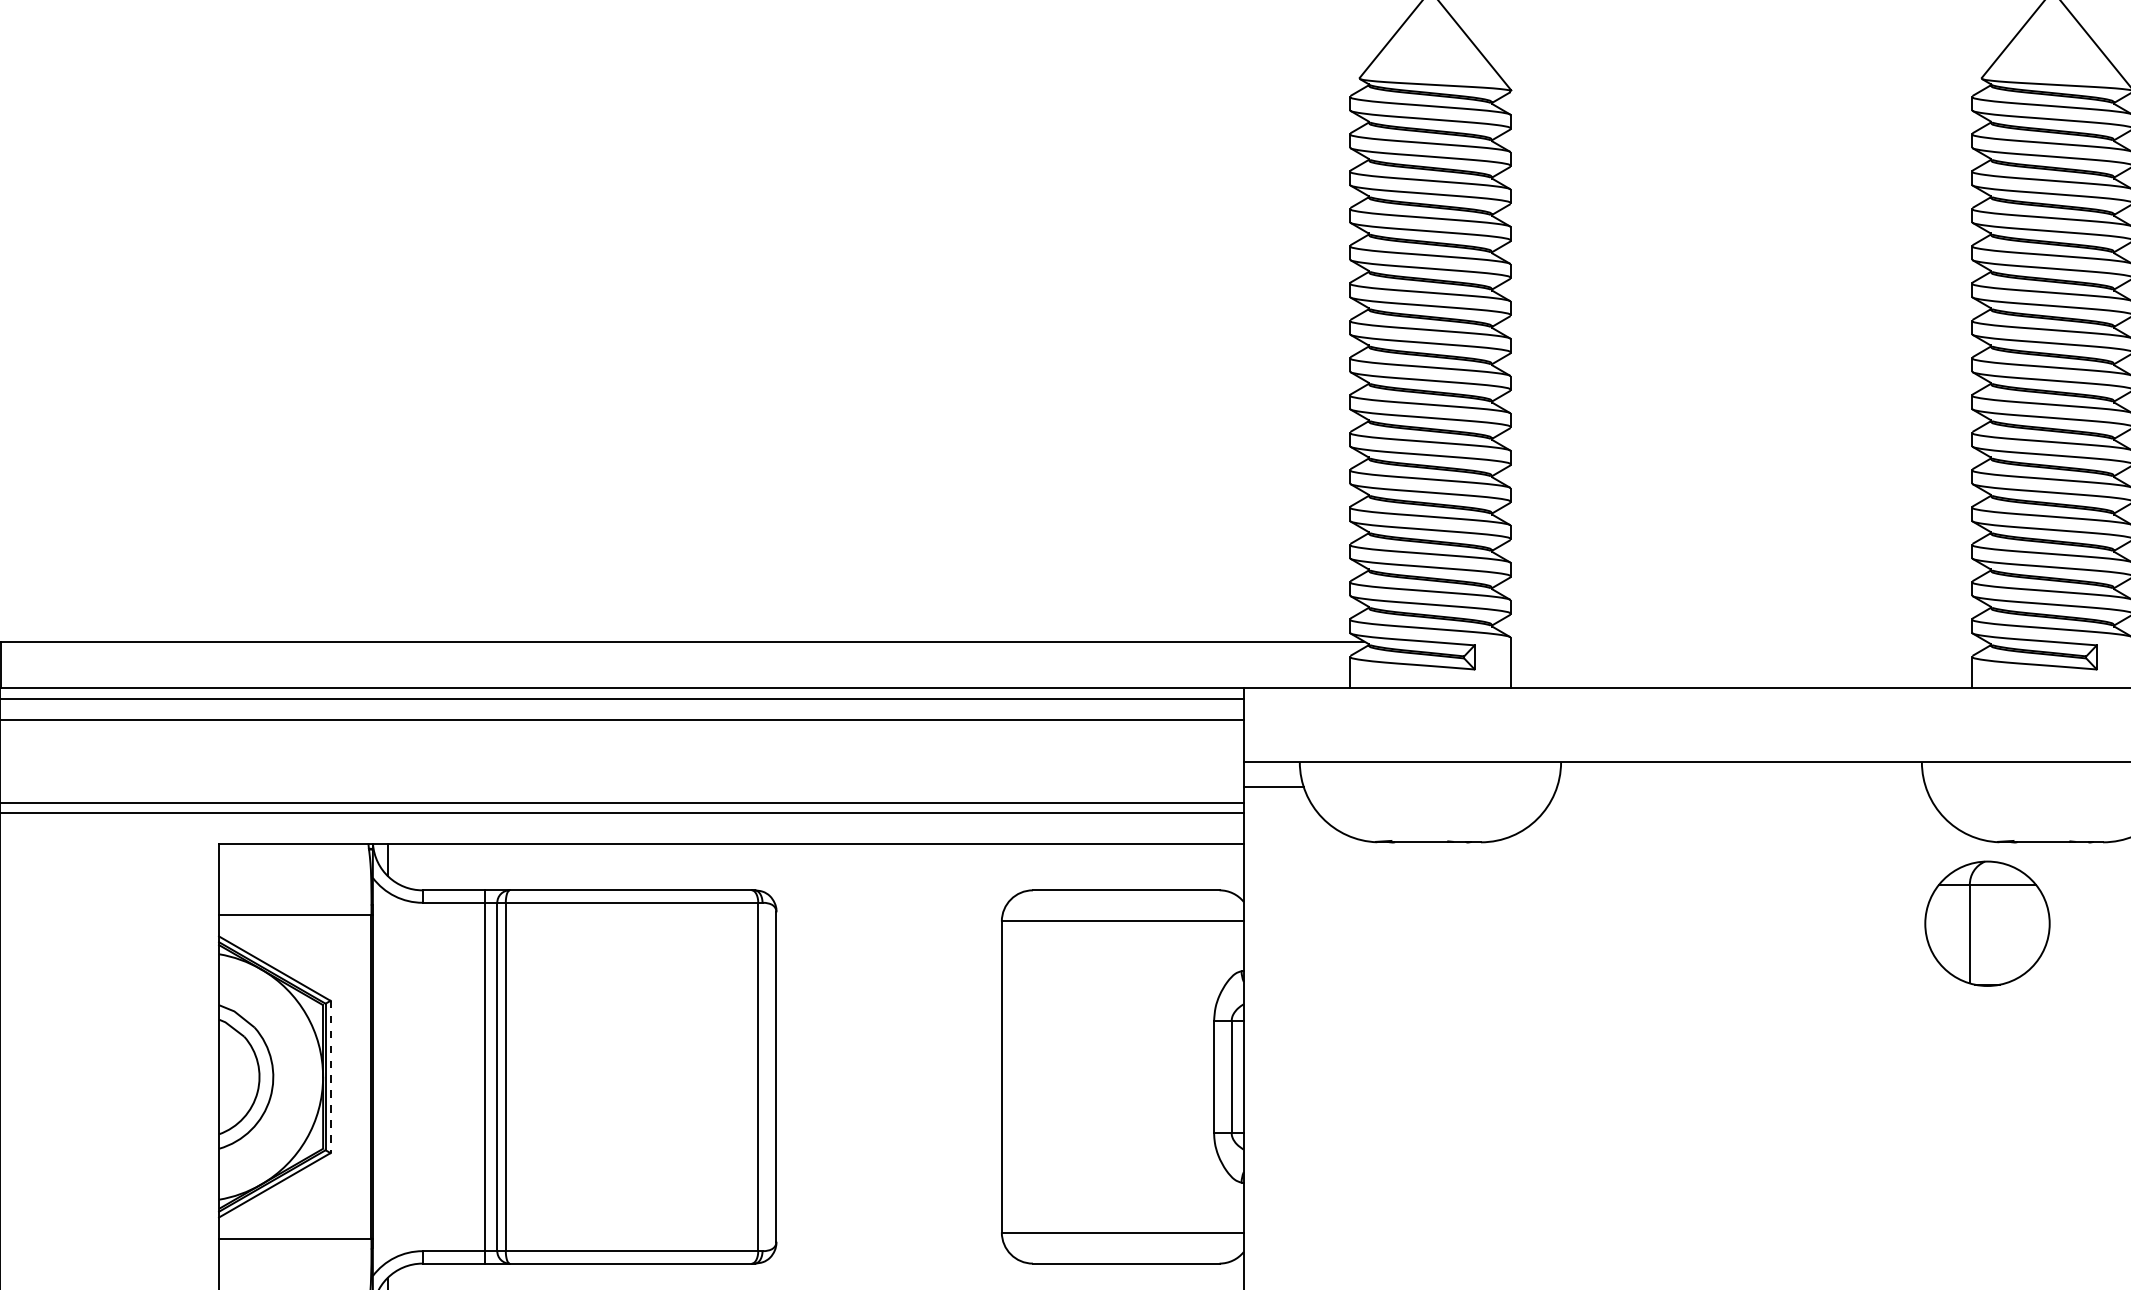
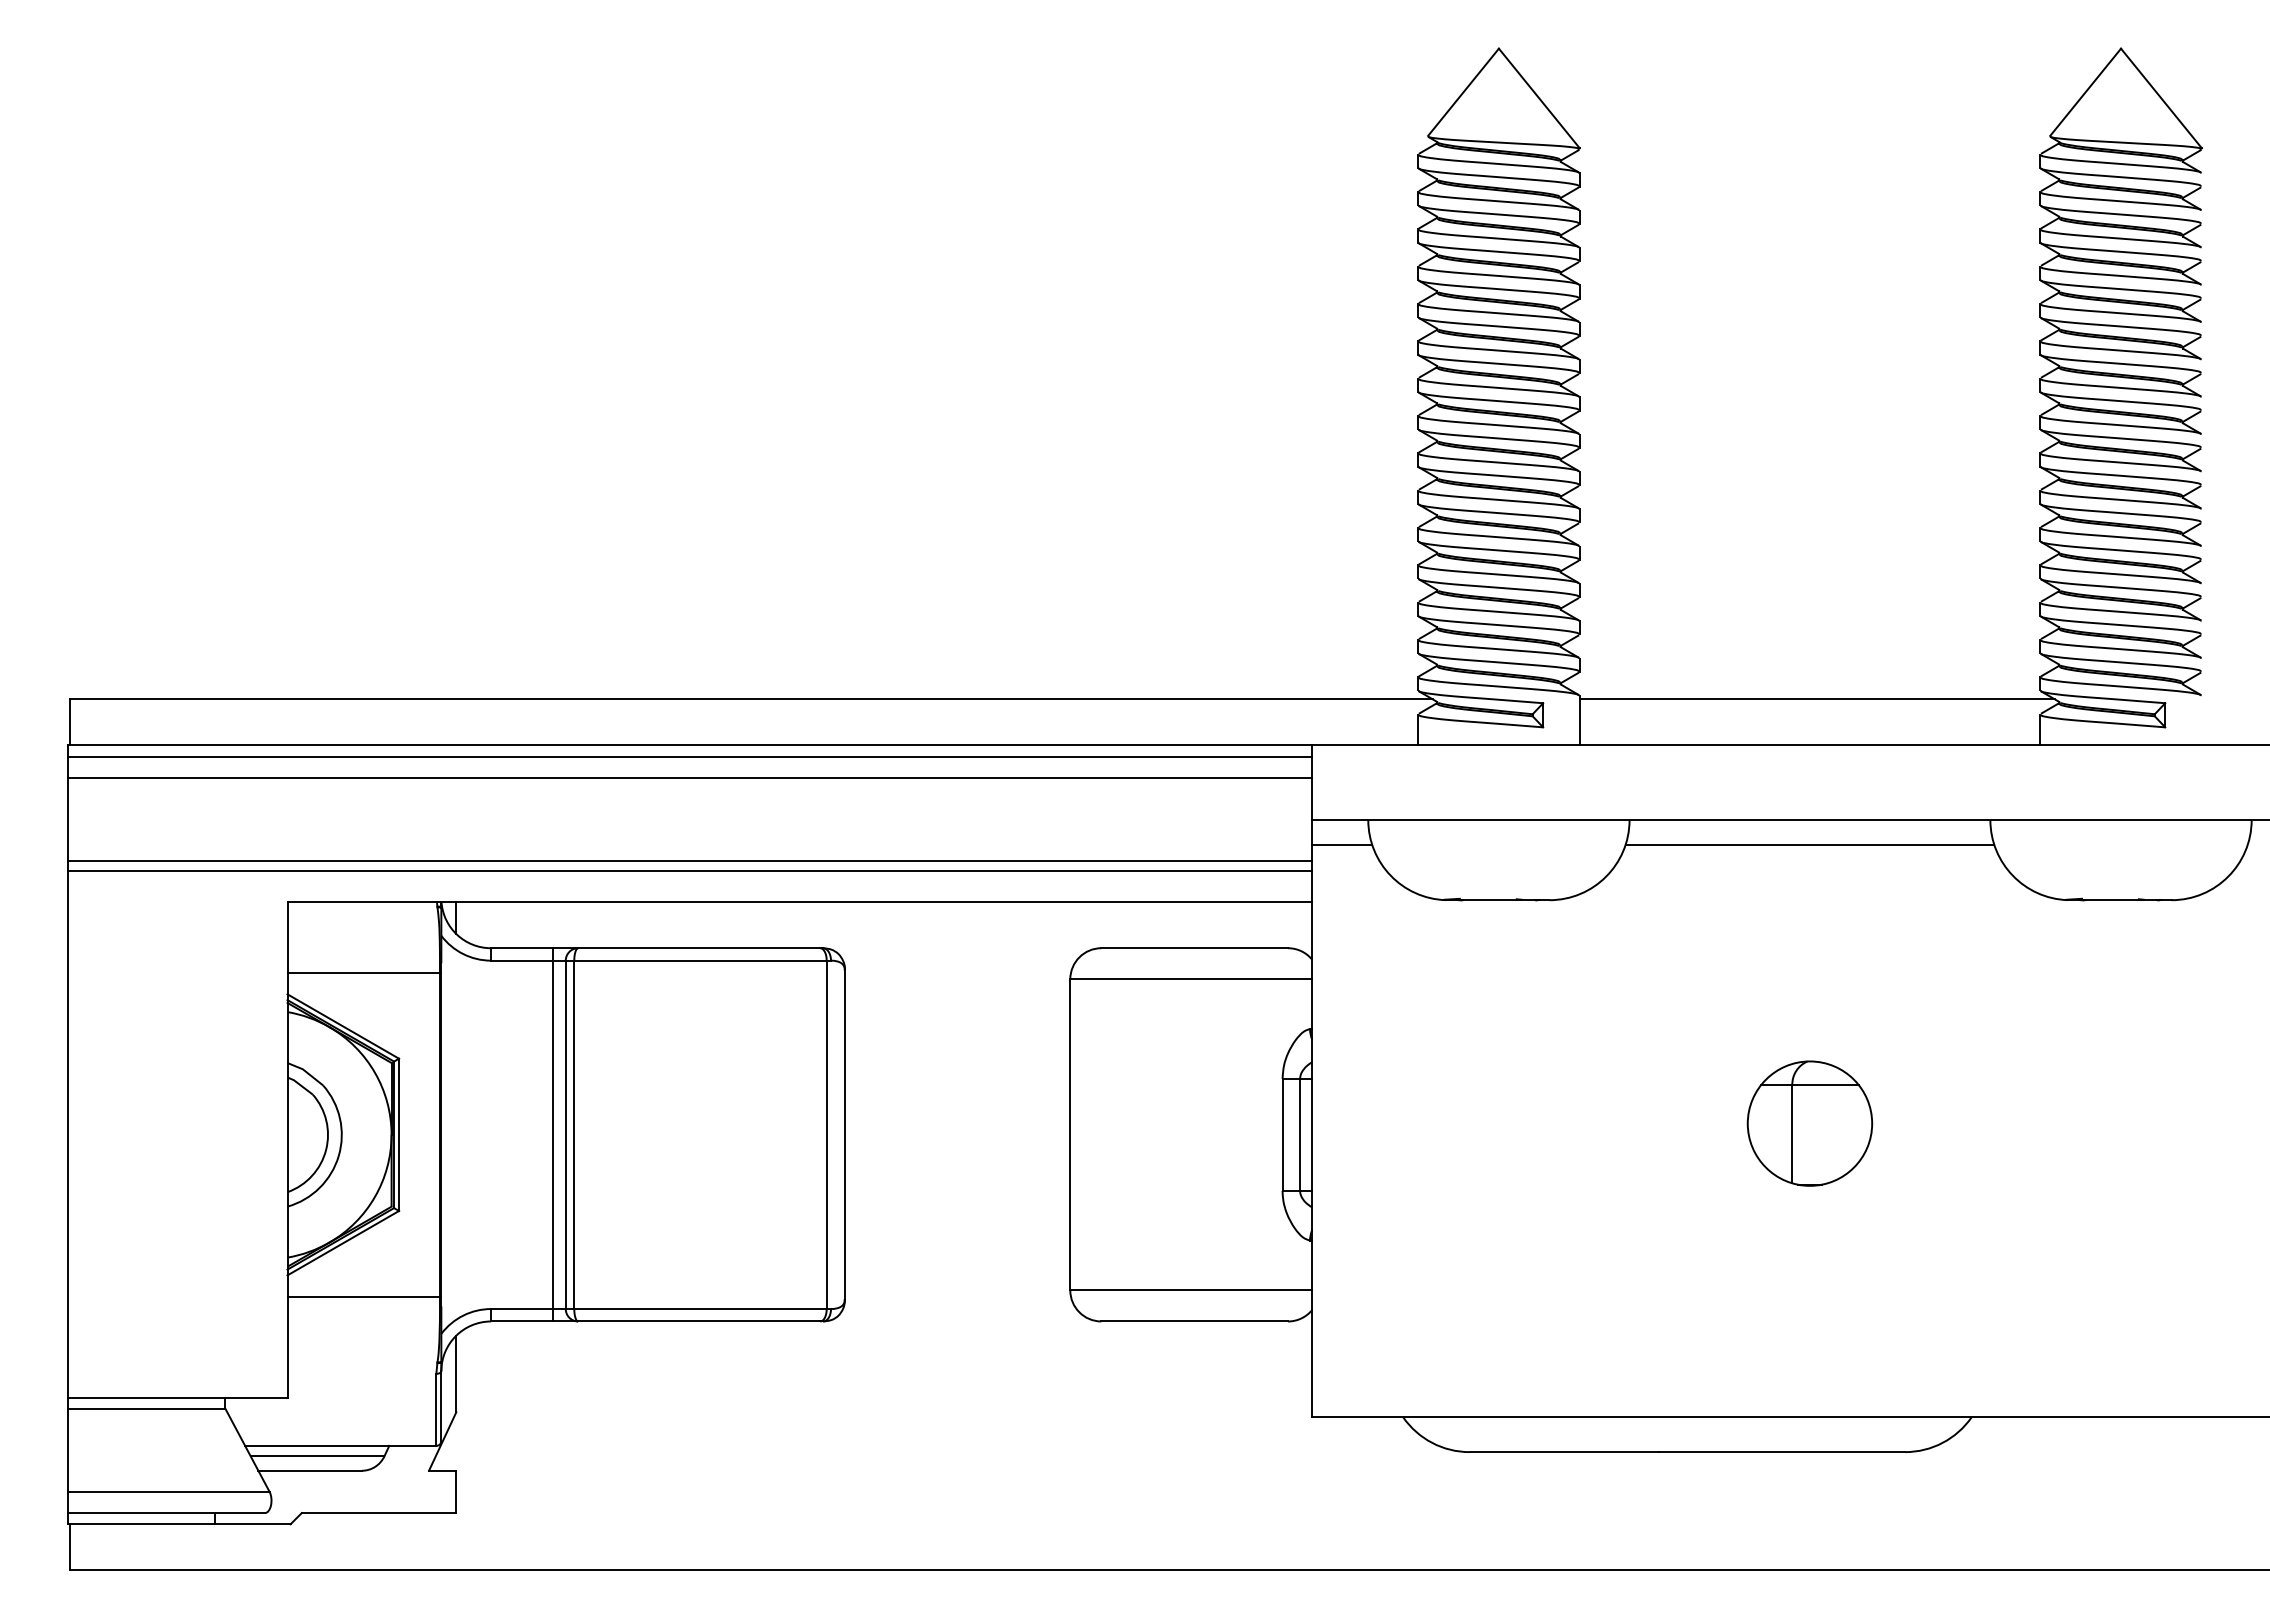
line: (1748, 641) -> (1816, 699), added
line: (1741, 786) -> (1809, 844), added
part: (1987, 923) -> (1809, 1123), moved
line: (331, 1077) -> (399, 1135), dashed -> solid

